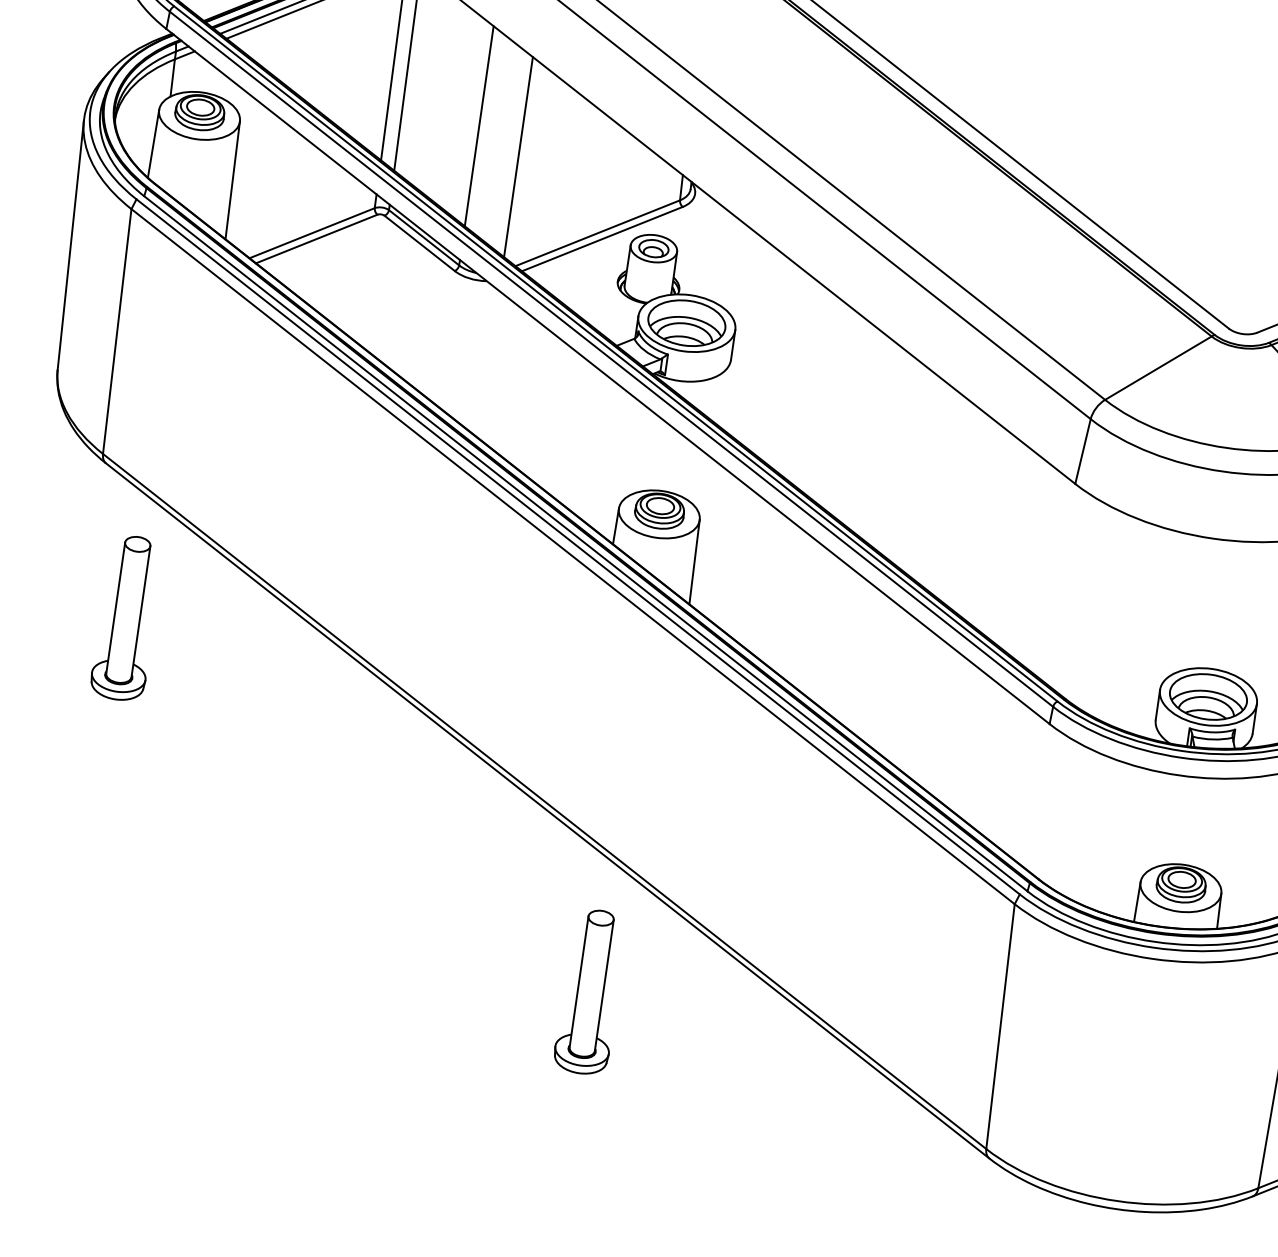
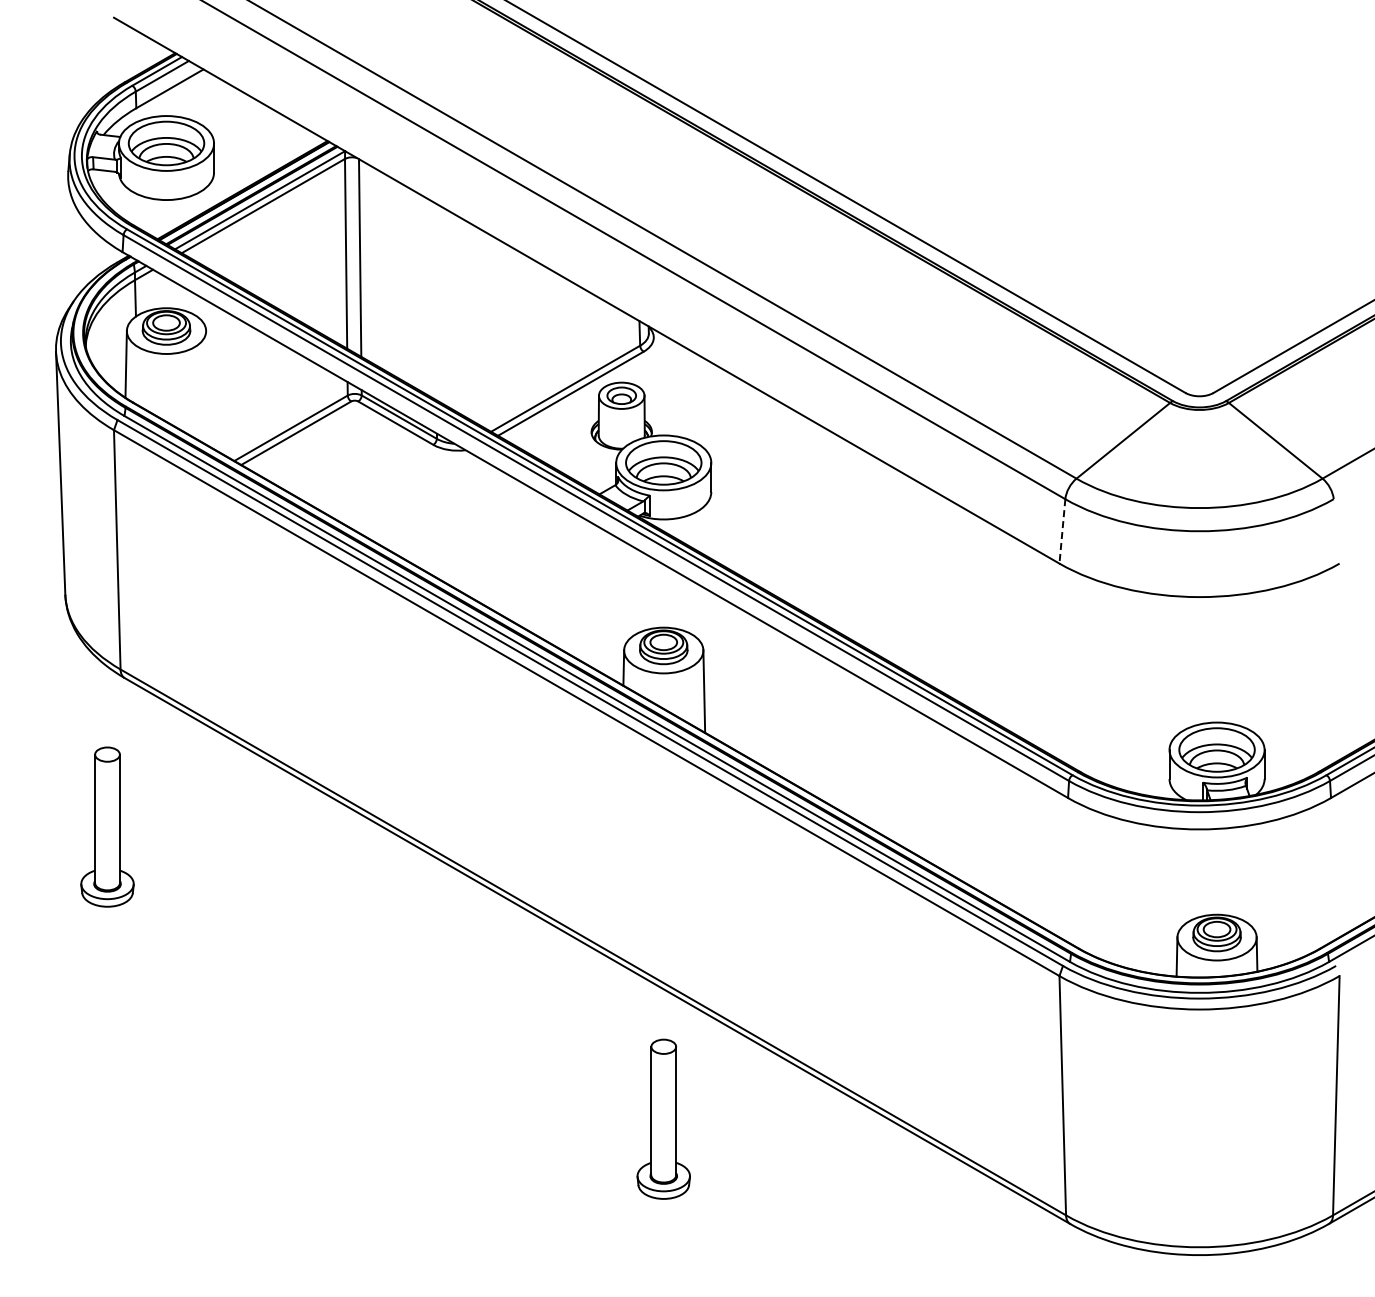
line: (478, 126) -> (436, 302), removed
line: (518, 157) -> (478, 326), removed
line: (232, 180) -> (207, 388), removed
line: (1083, 451) -> (1062, 531), solid -> dashed
part: (127, 617) -> (107, 826), moved

